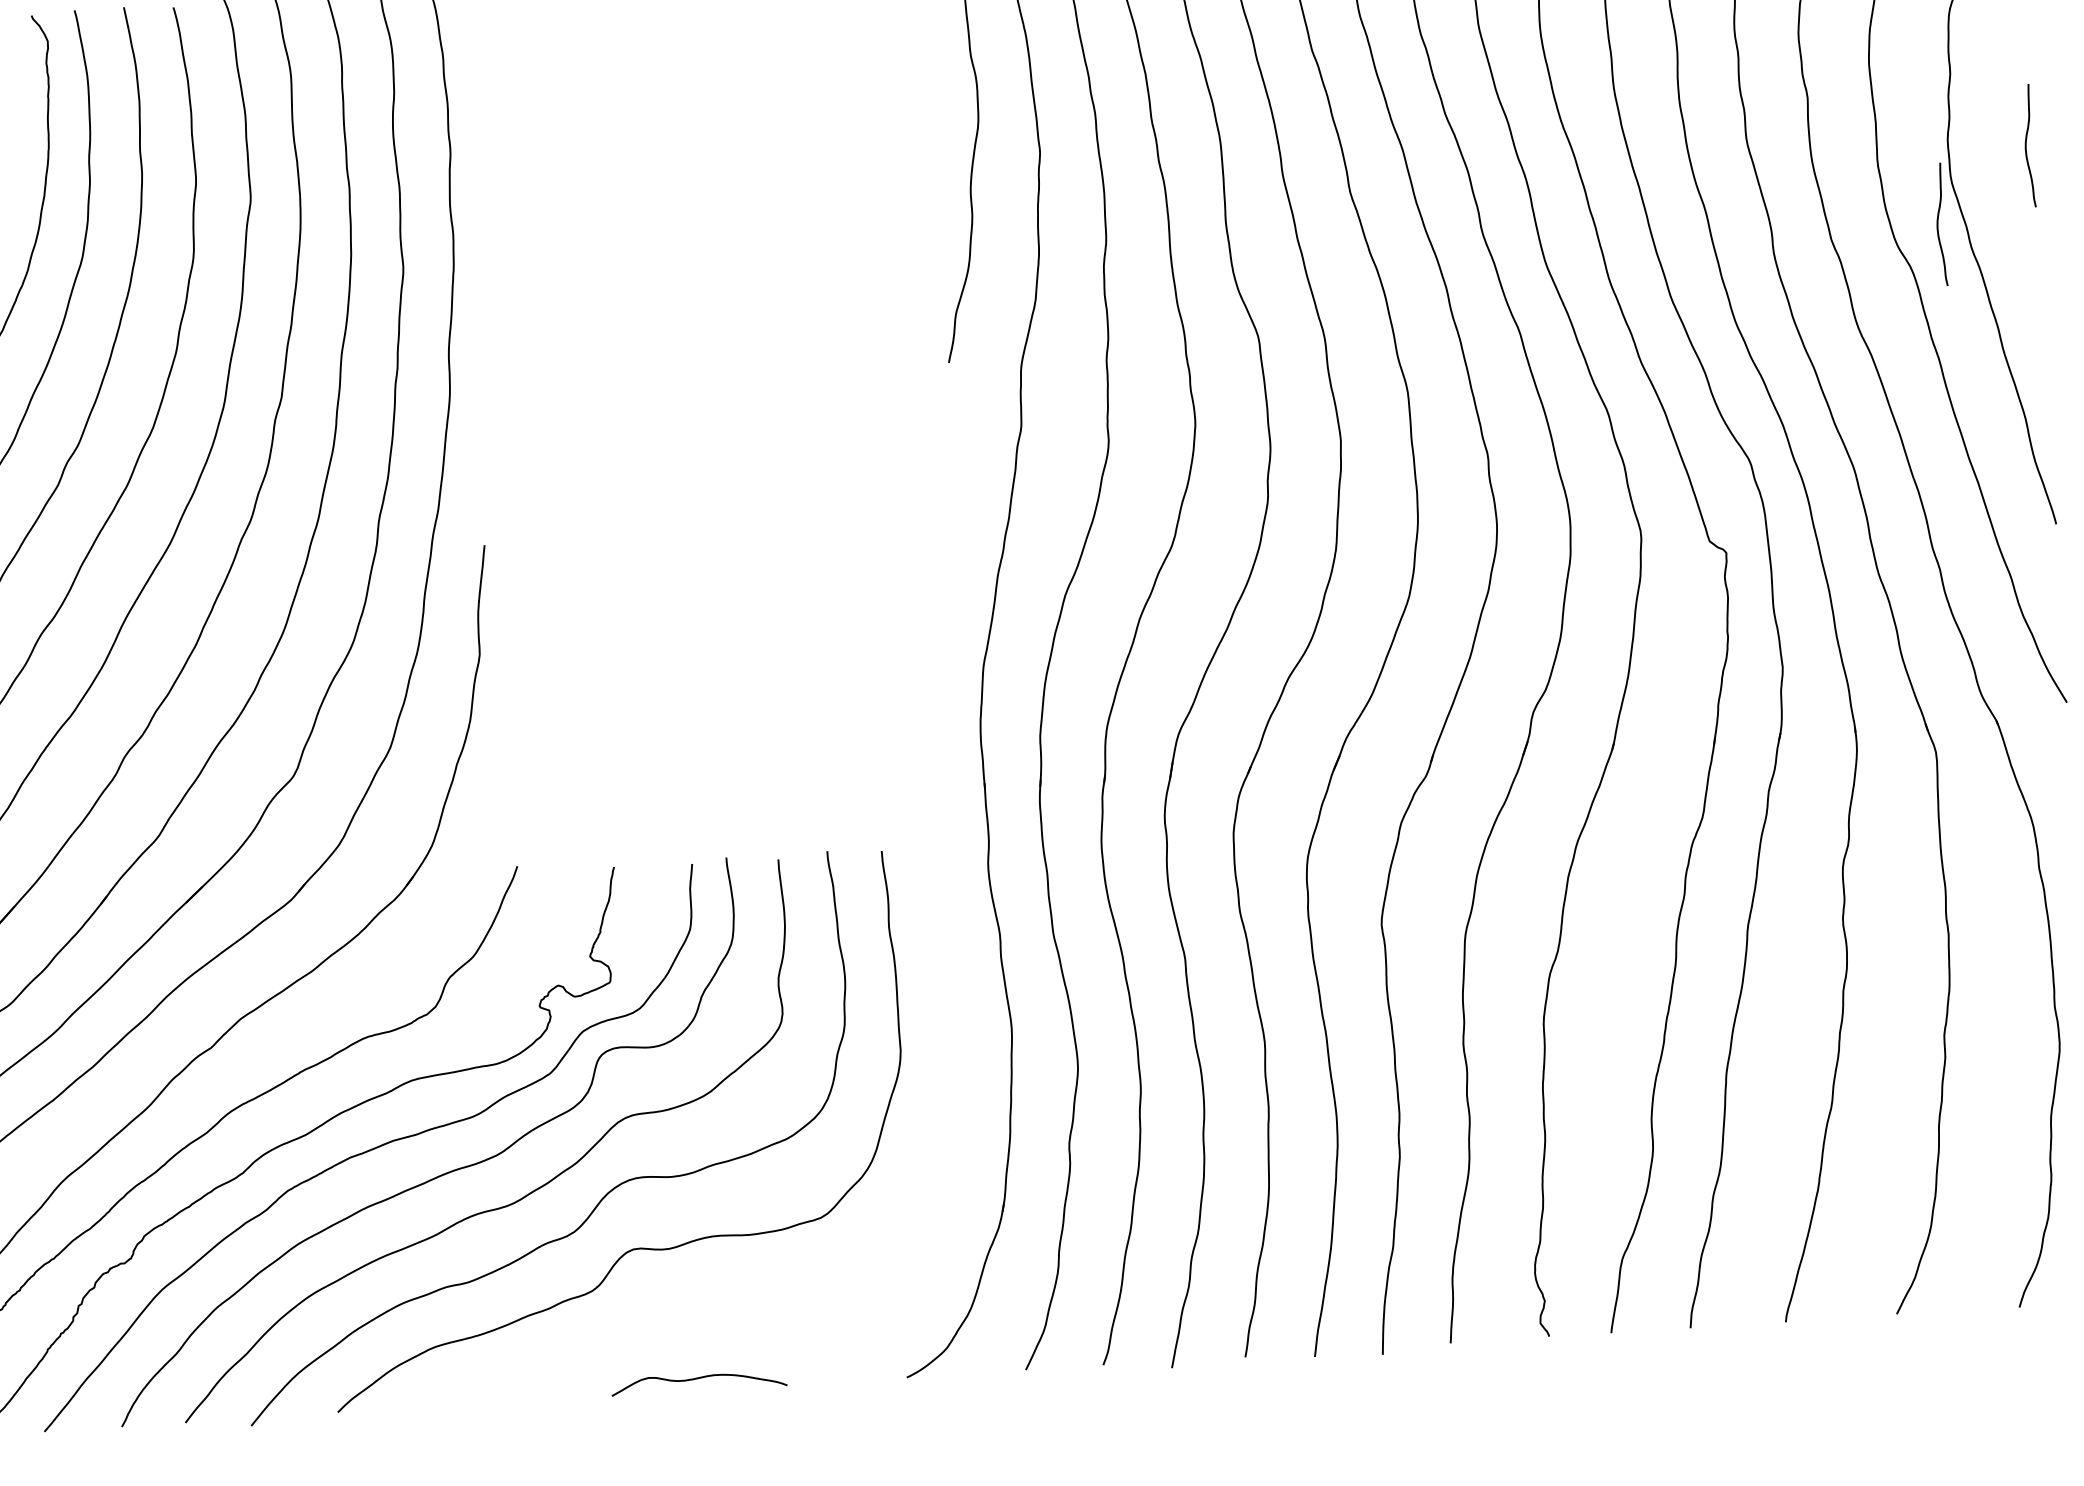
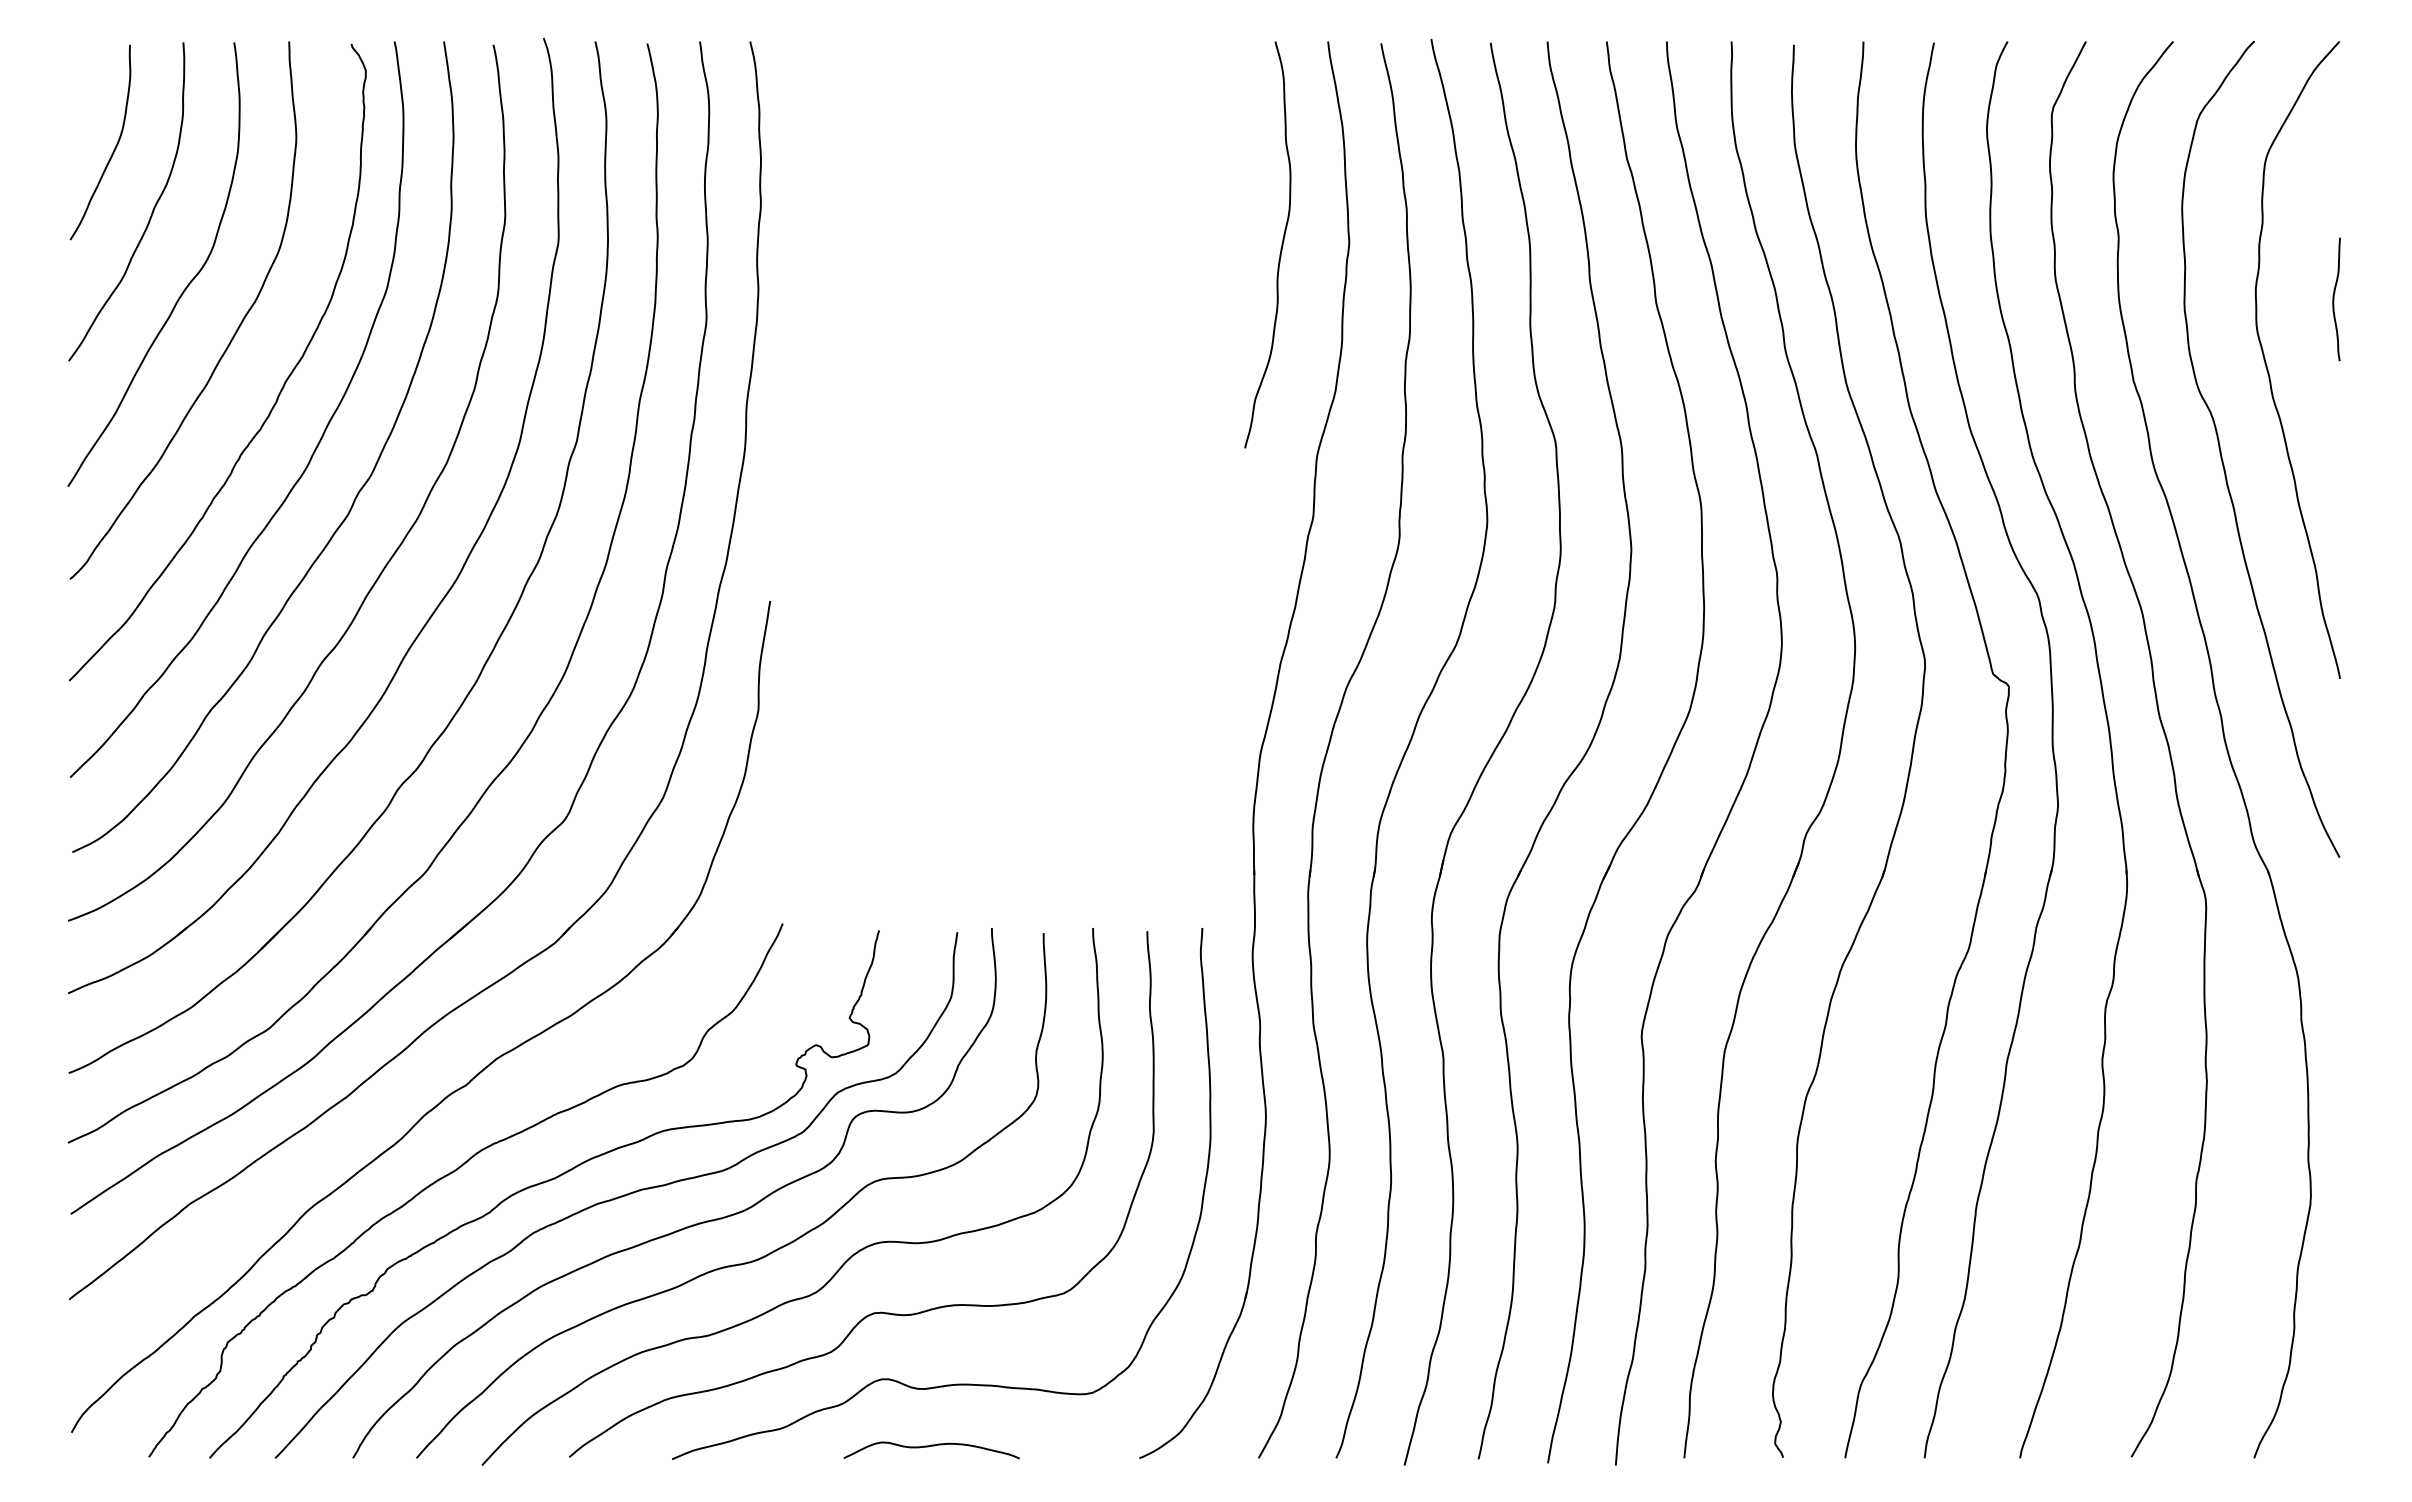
curve: (1938, 224) -> (2241, 372), removed
curve: (718, 1314) -> (955, 1383), added

